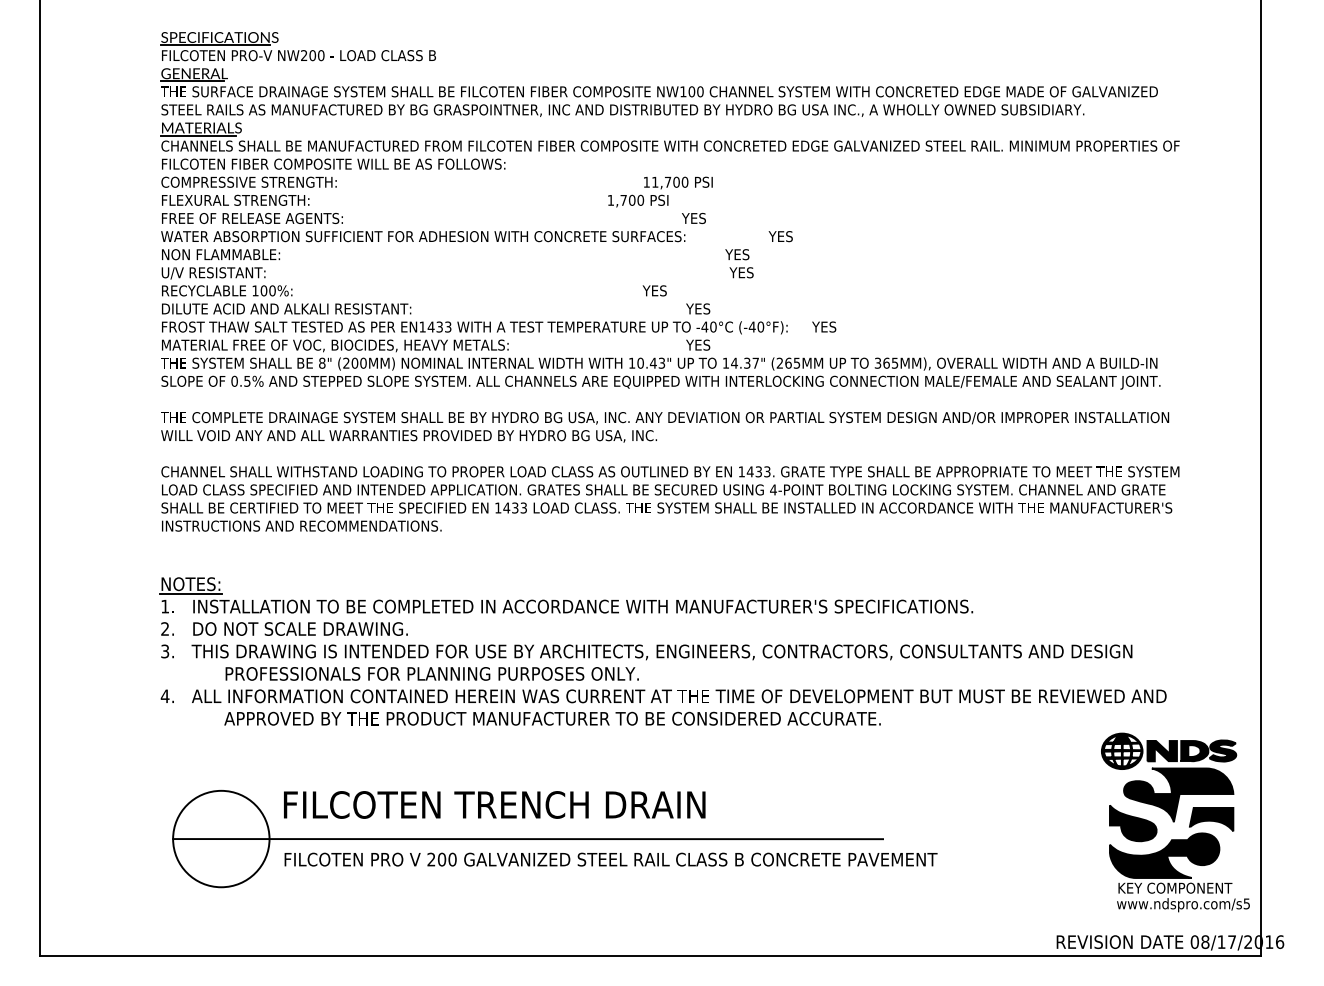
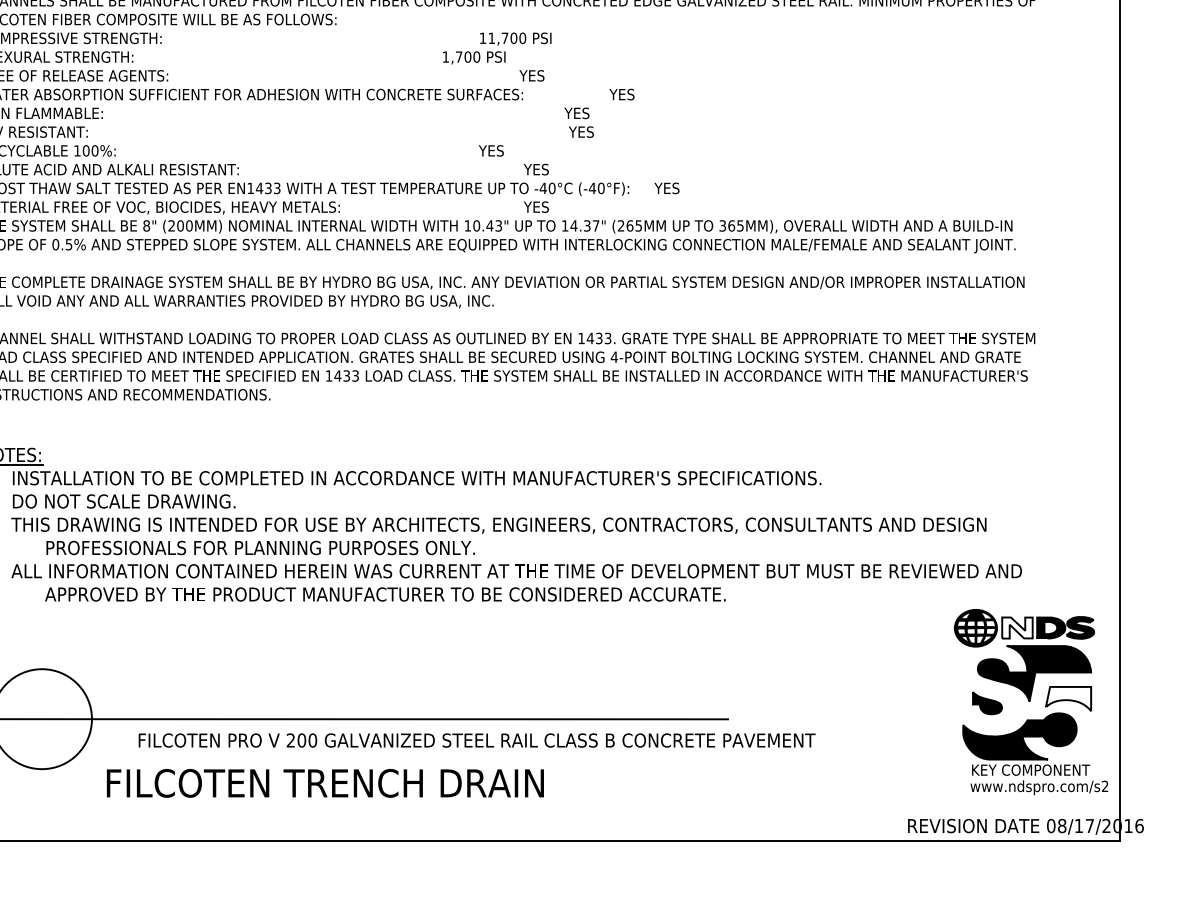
fill: (1161, 750) -> (1016, 627), removed
text: (494, 804) -> (325, 782), moved
fill: (1211, 819) -> (1068, 698), removed
part: (1133, 823) -> (987, 703), size x0.6
text: (610, 859) -> (476, 740), moved
text: (1246, 903) -> (1104, 785), www.ndspro.com/s5 -> www.ndspro.com/s2

